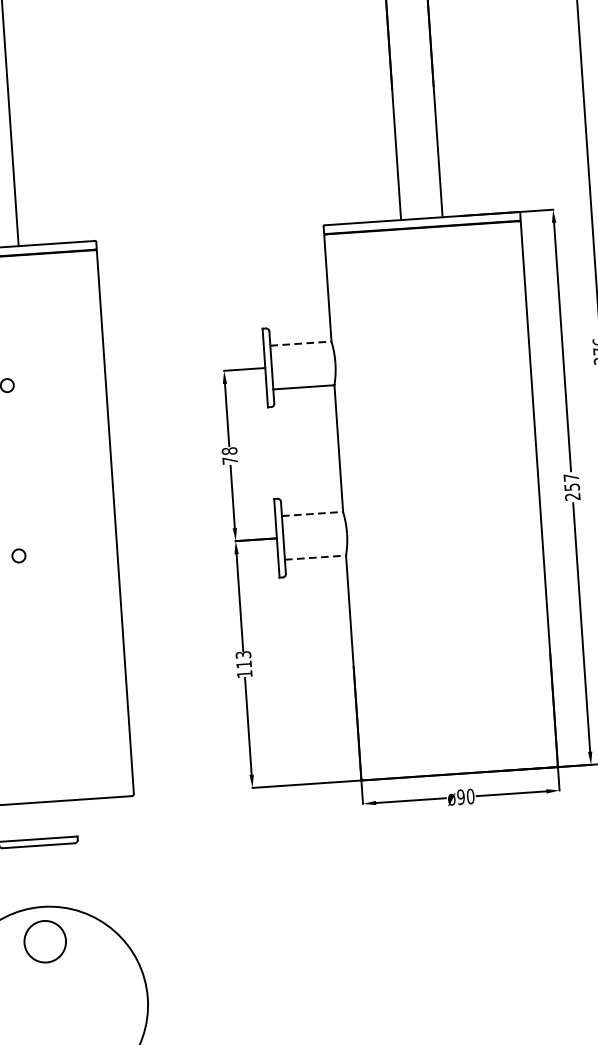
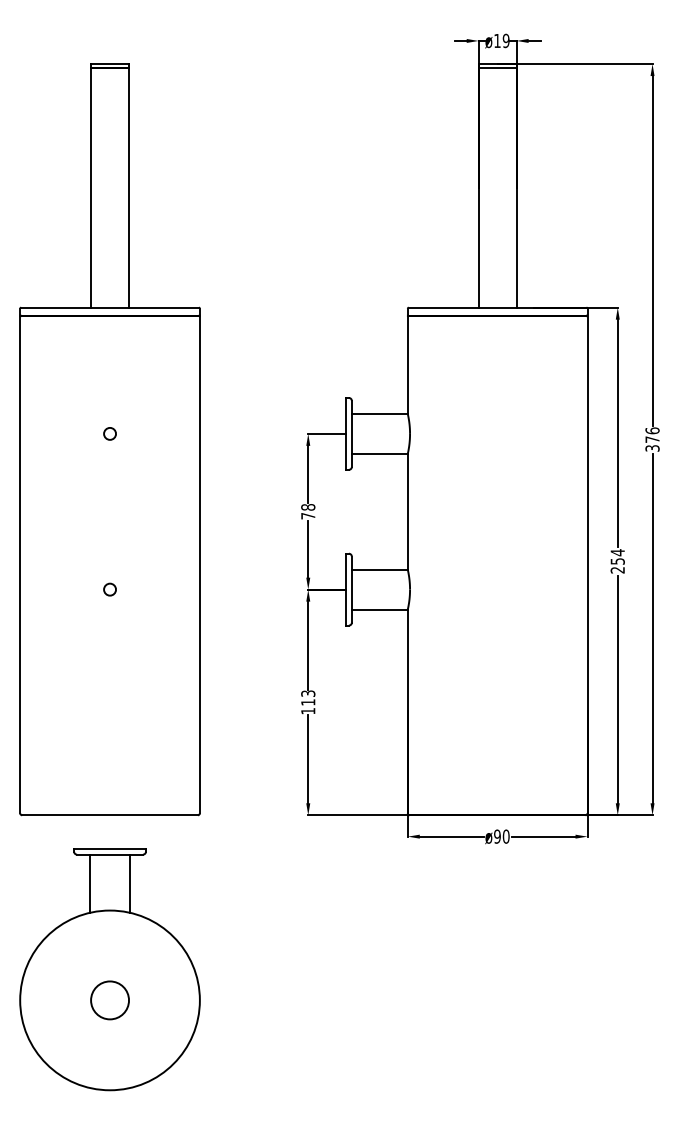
line: (300, 343) -> (379, 413), dashed -> solid
text: (571, 477) -> (617, 552), 257 -> 254
line: (312, 513) -> (379, 569), dashed -> solid
line: (315, 557) -> (379, 609), dashed -> solid
line: (63, 875) -> (130, 883), added
line: (19, 878) -> (90, 883), added
circle: (44, 941) -> (109, 1000), moved

